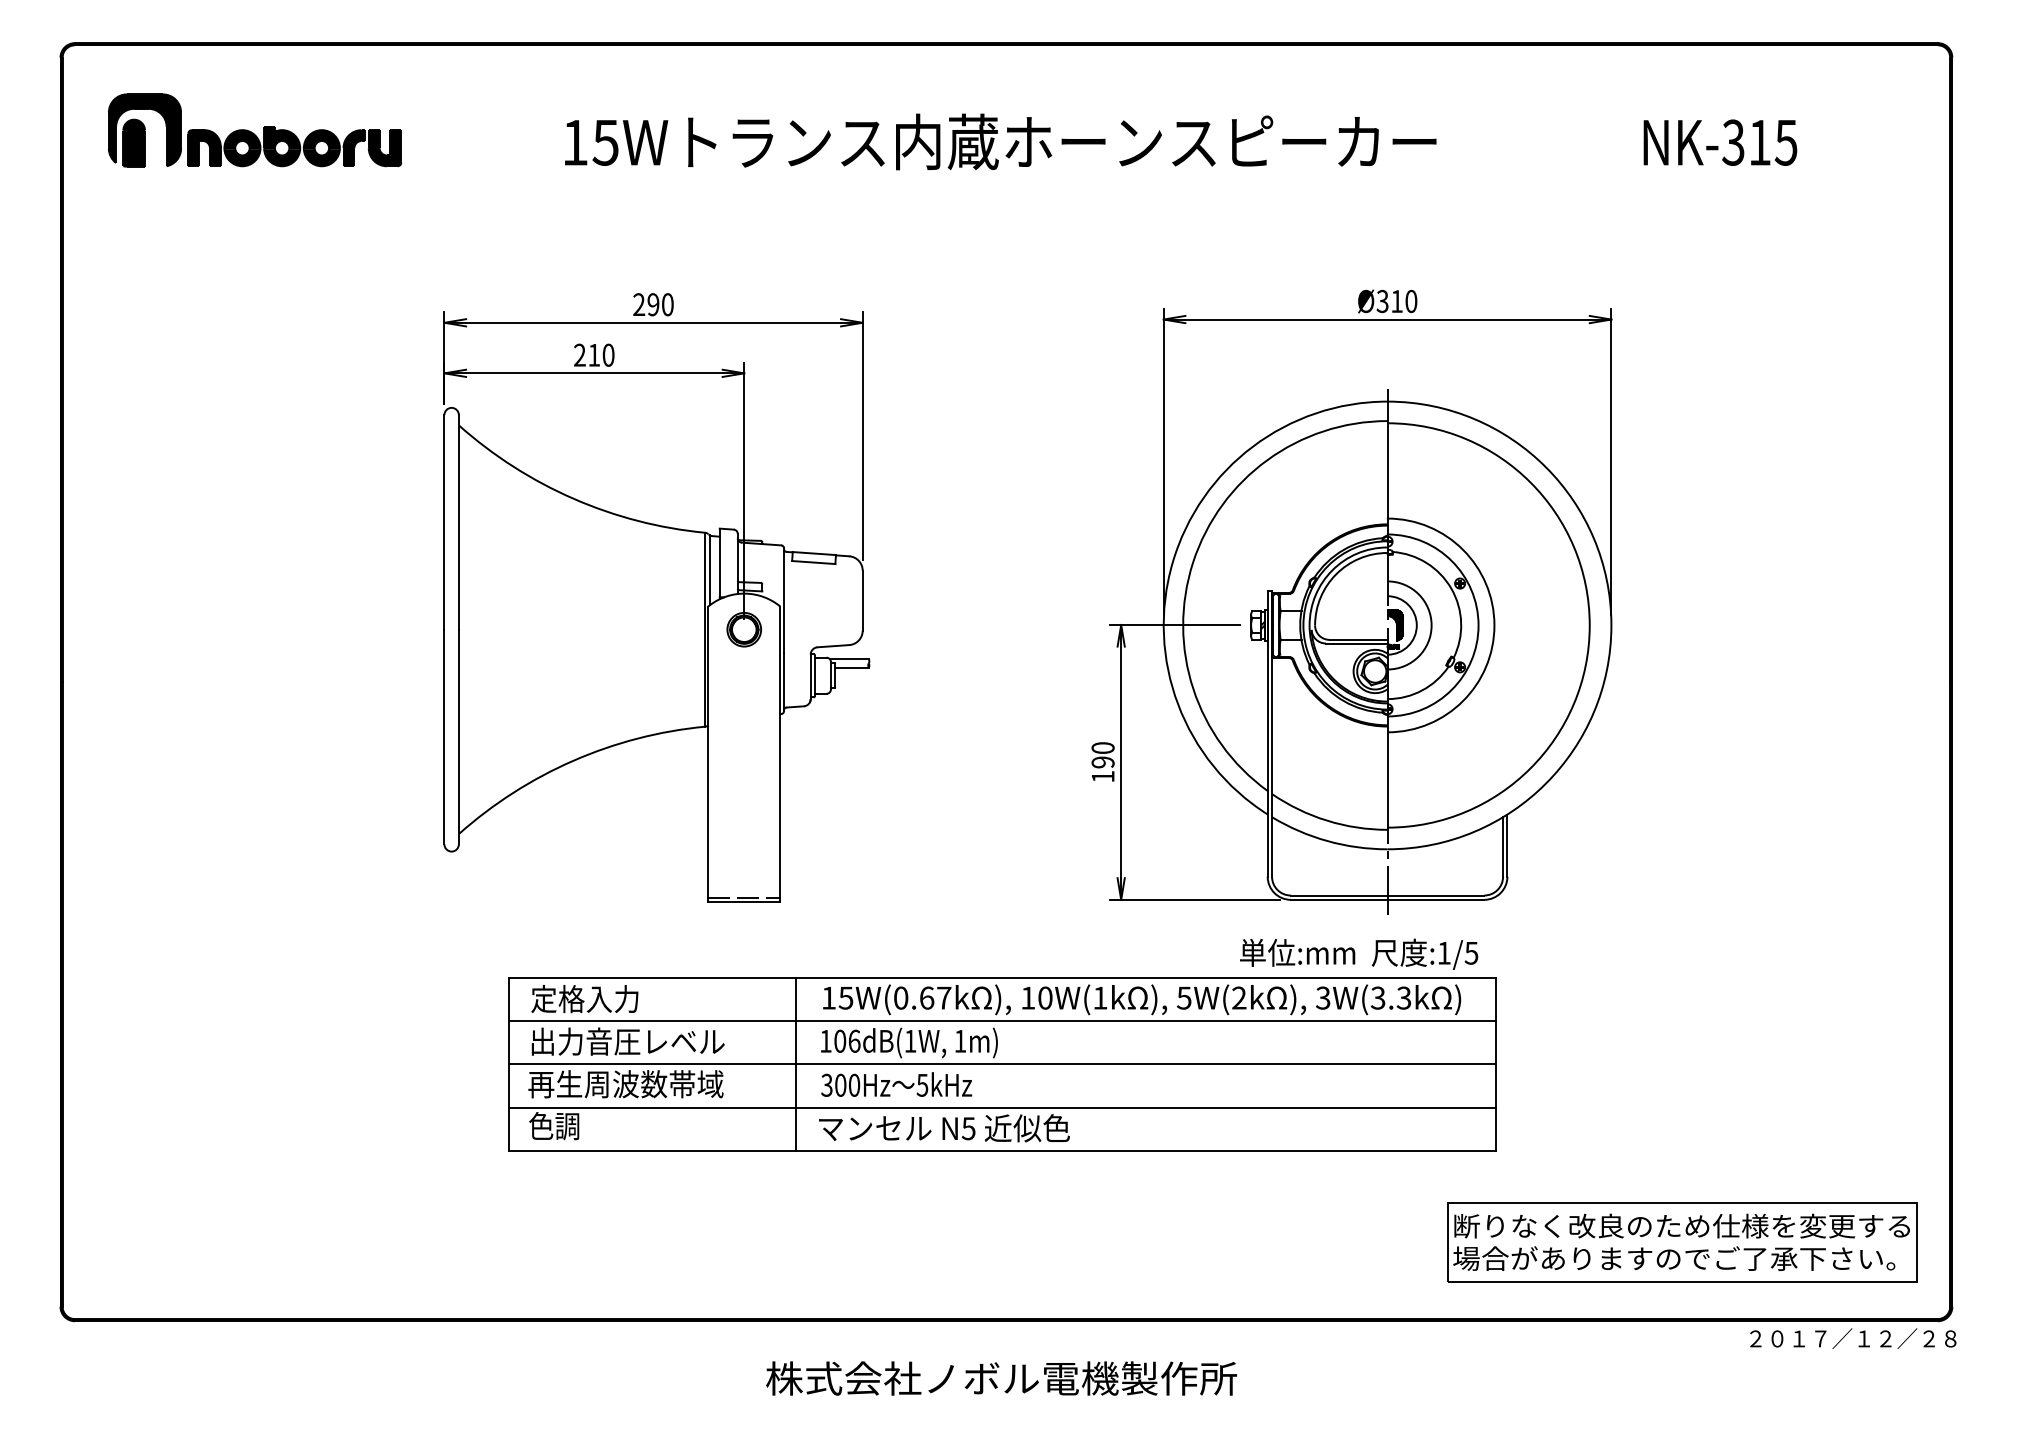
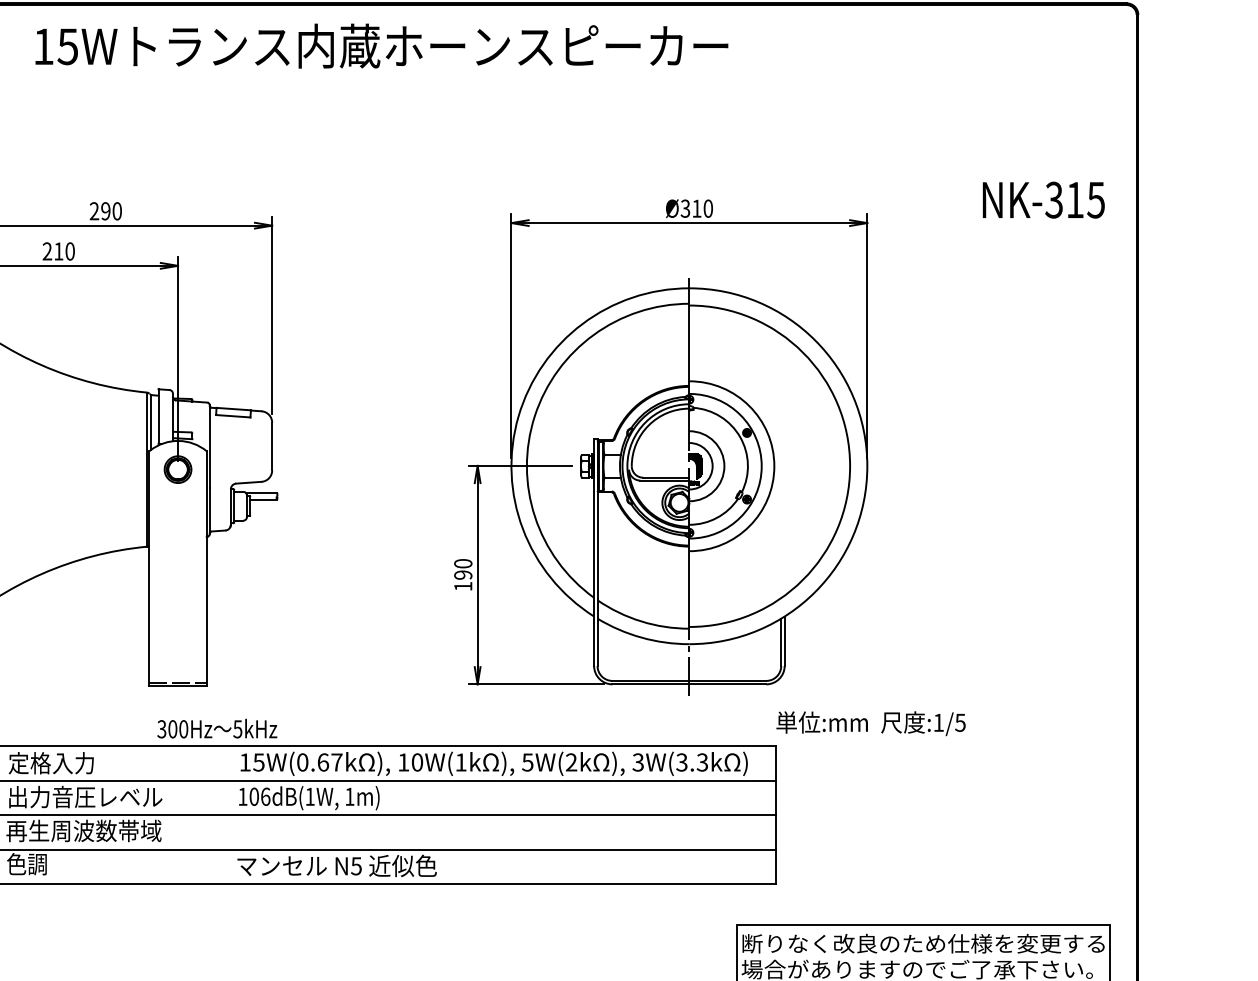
text: (1000, 141) -> (381, 45), moved
text: (1720, 142) -> (1043, 199), moved
text: (1359, 953) -> (871, 723), moved
line: (795, 1064) -> (218, 815), removed
text: (896, 1084) -> (217, 728), moved

